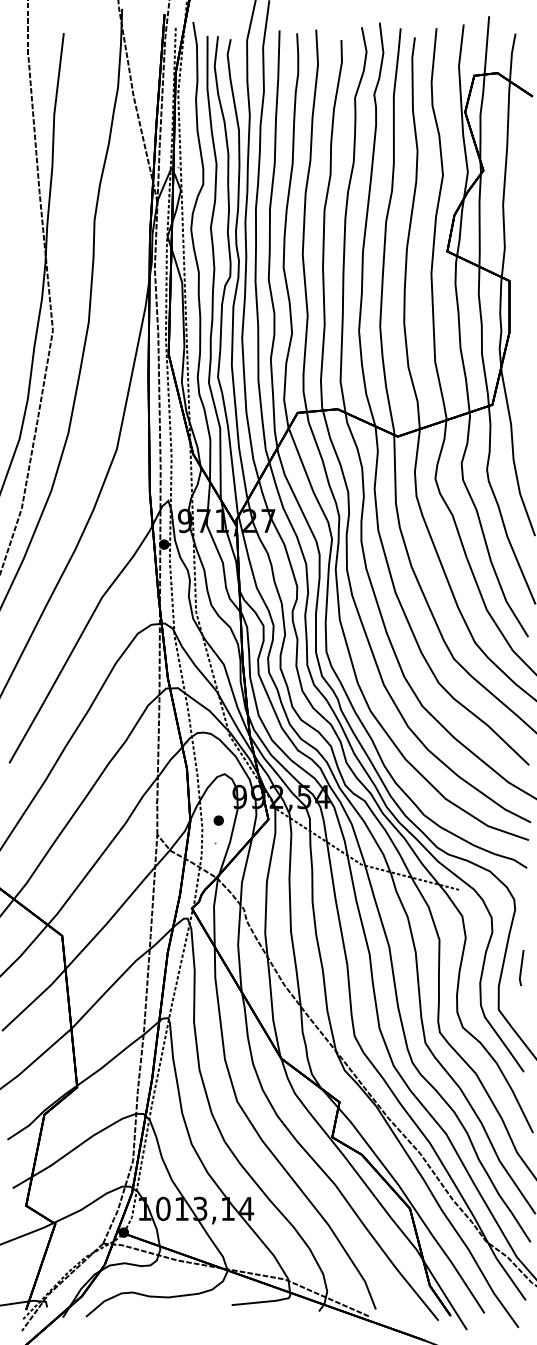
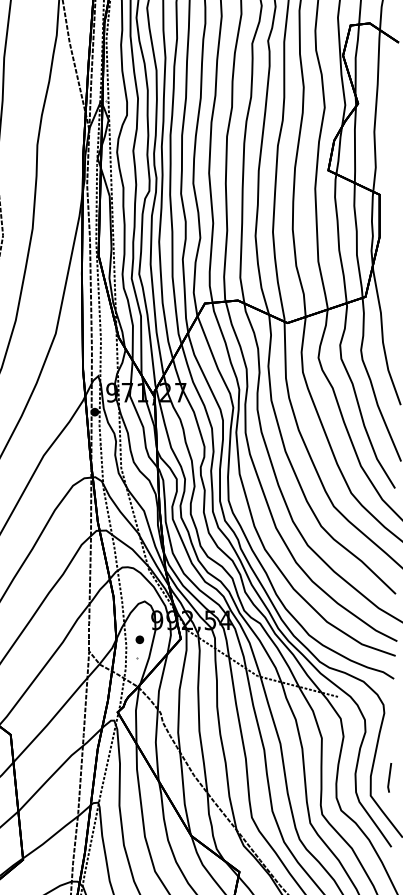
line: (521, 968) -> (389, 778), moved

